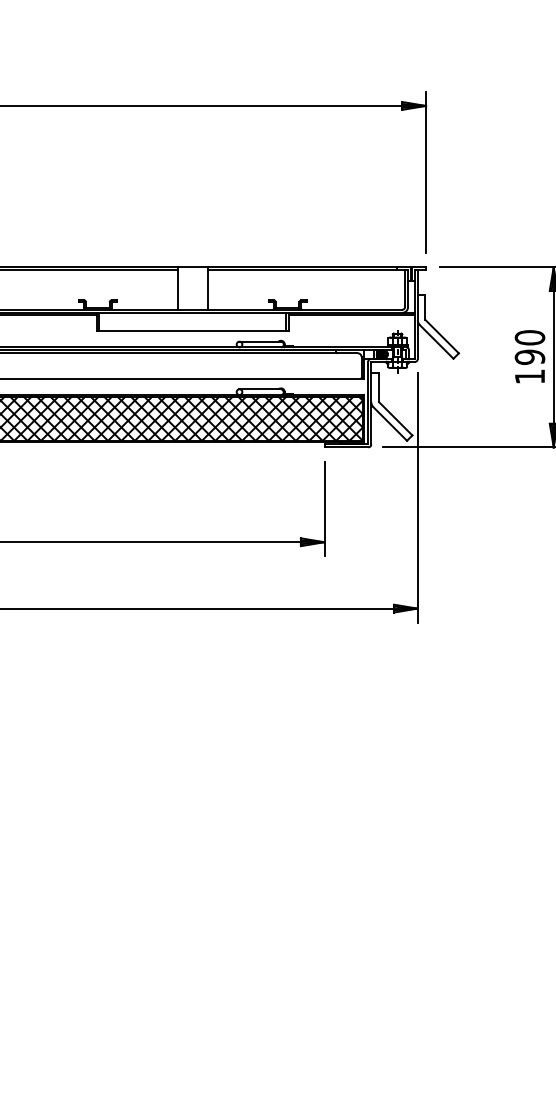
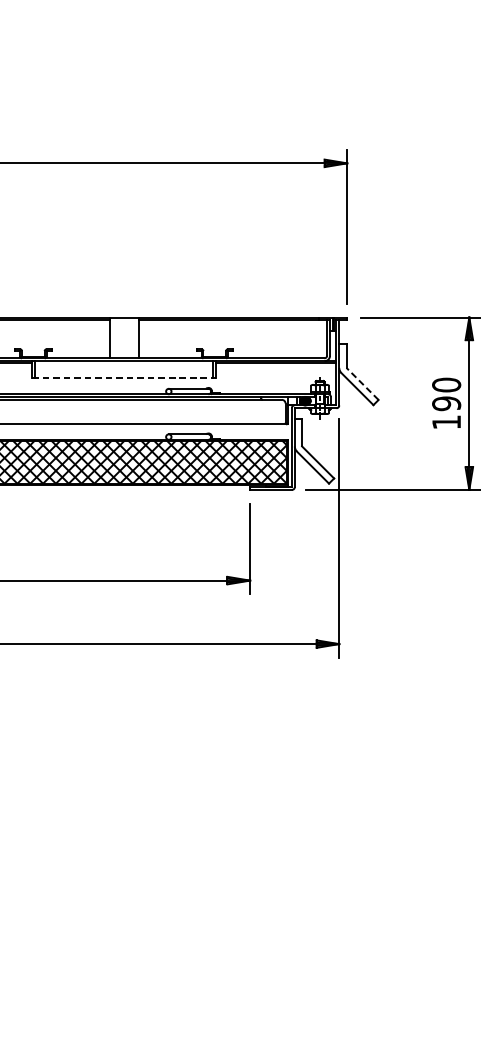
line: (193, 330) -> (124, 378), solid -> dashed
line: (442, 336) -> (362, 383), solid -> dashed

